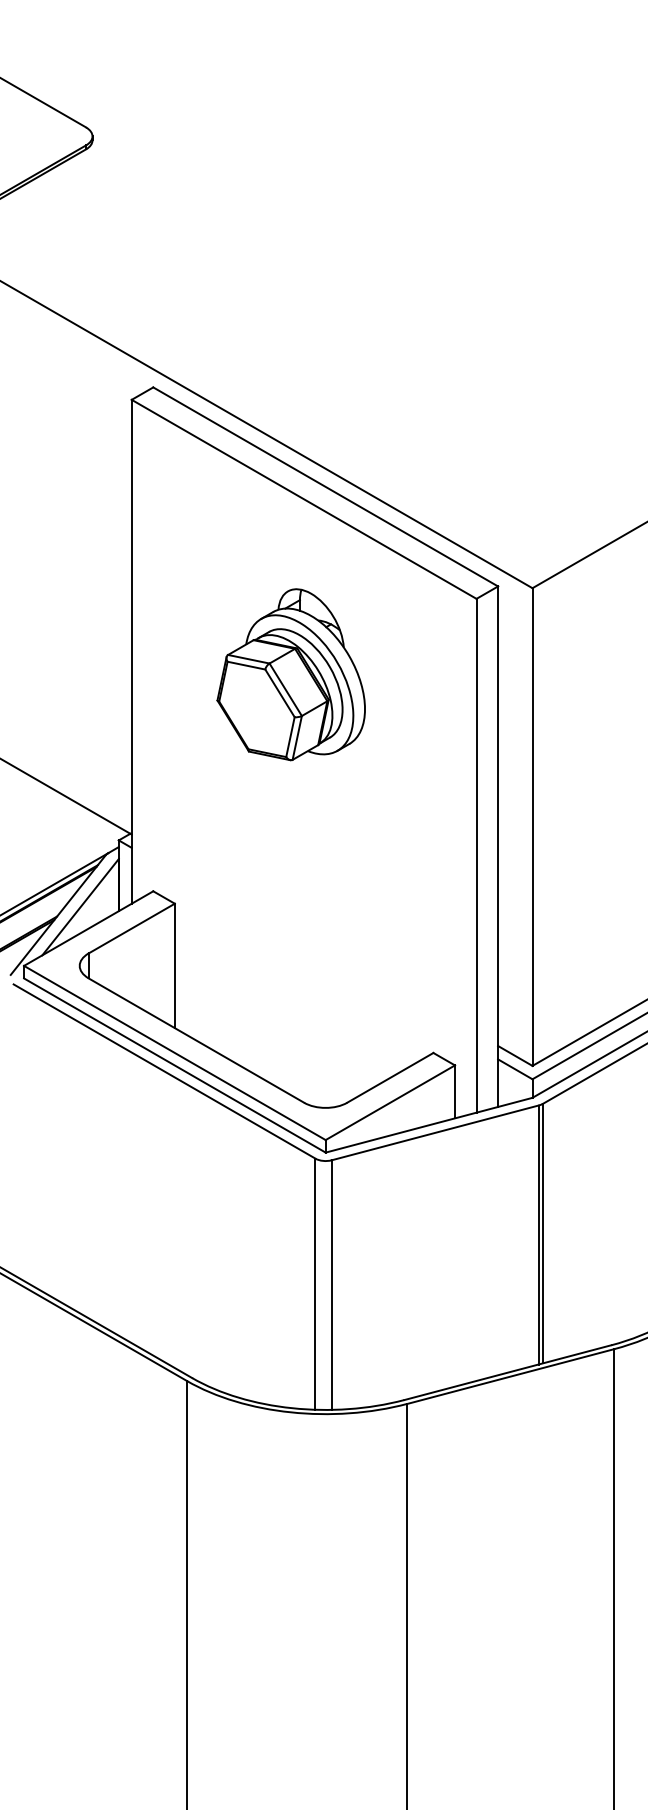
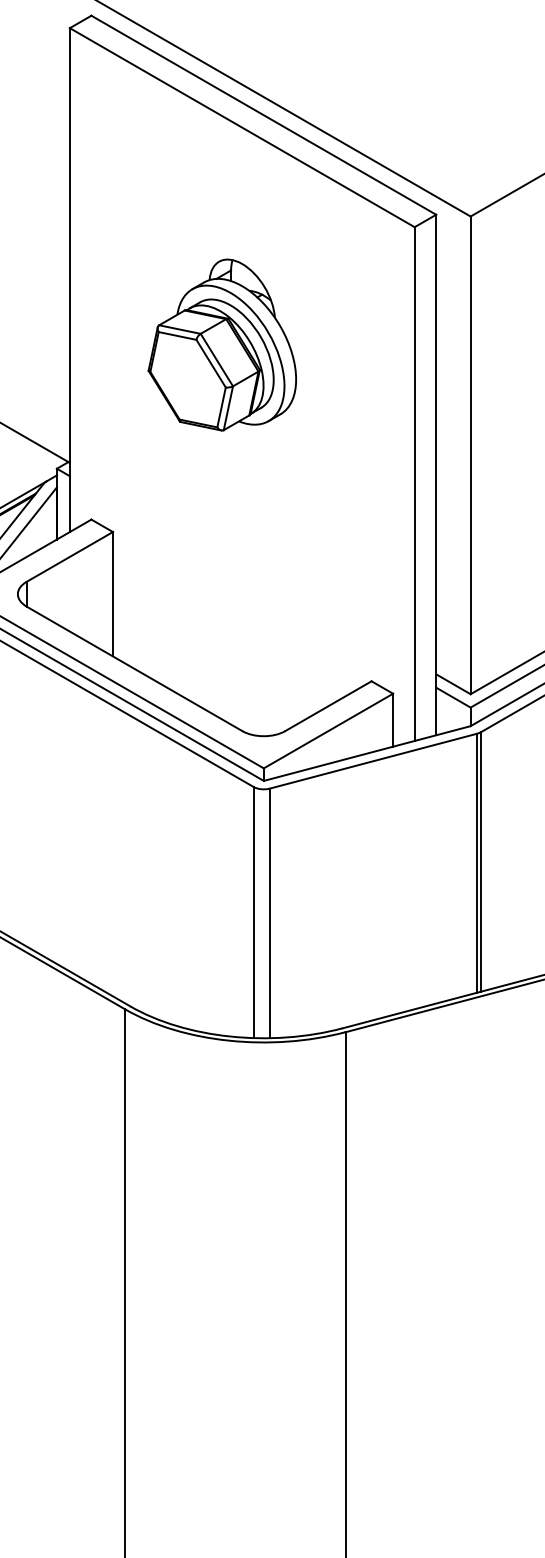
part: (290, 674) -> (221, 344), moved

